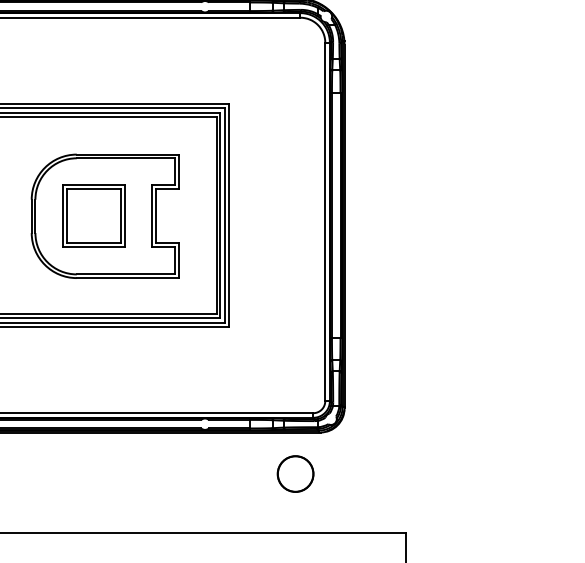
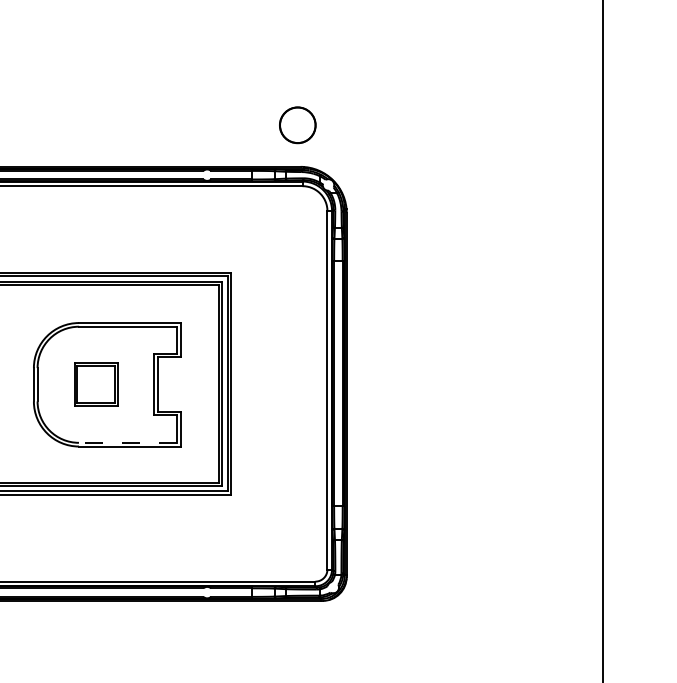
part: (93, 216) -> (95, 384), size x0.7
line: (125, 274) -> (127, 442), solid -> dashed
part: (295, 474) -> (297, 642), removed

